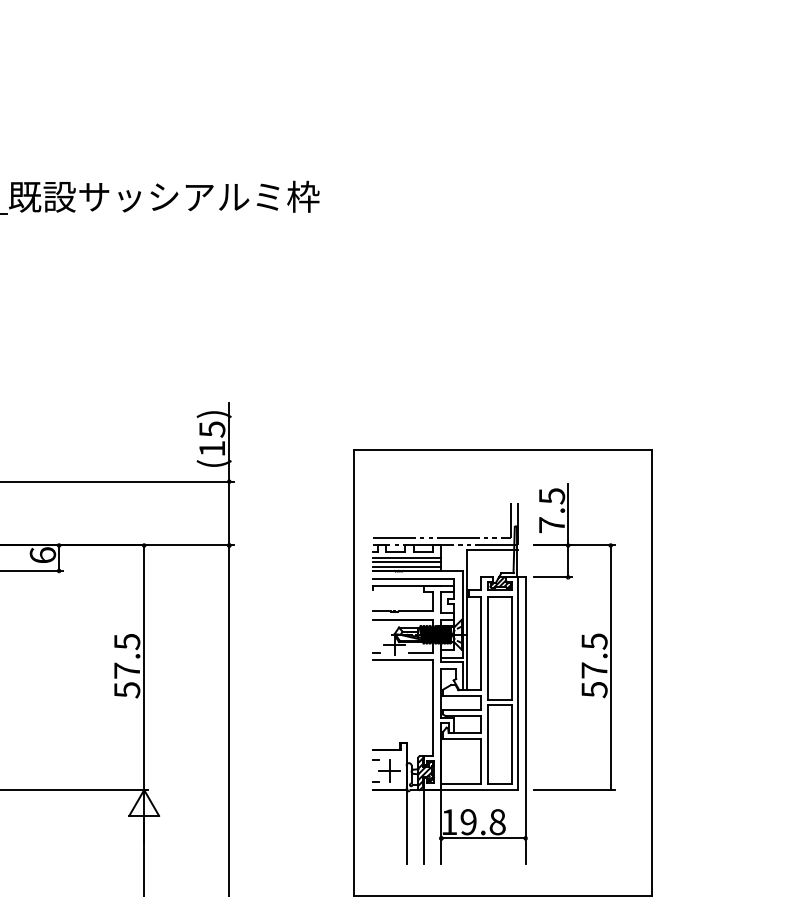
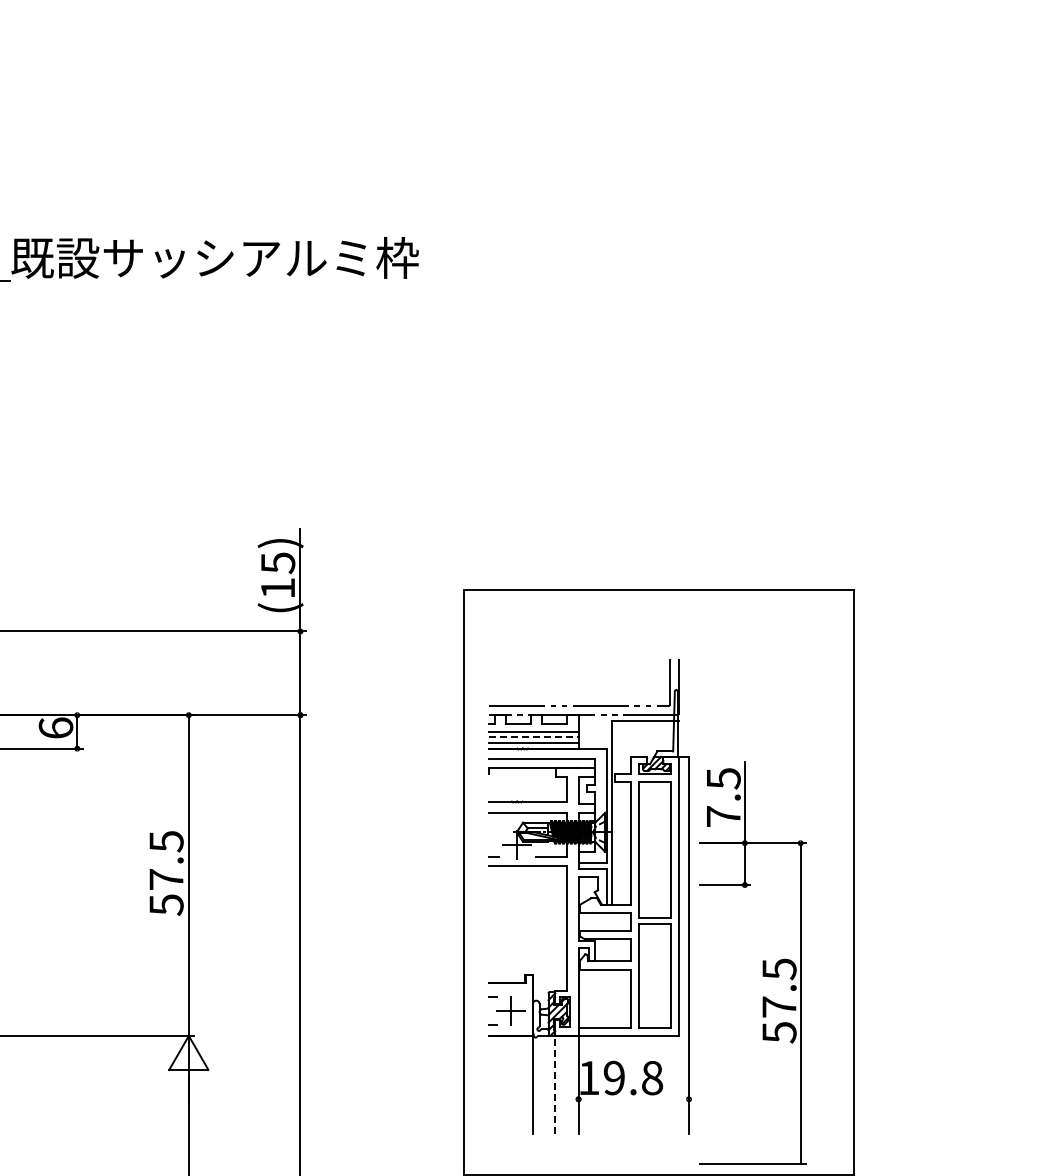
line: (407, 562) -> (534, 737), solid -> dashed
part: (581, 636) -> (762, 962), moved
line: (423, 827) -> (555, 1084), solid -> dashed
line: (483, 838) -> (633, 1099), removed

